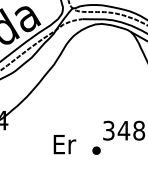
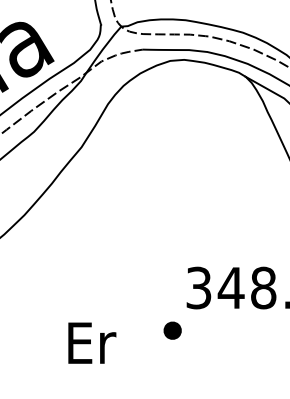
text: (64, 144) -> (91, 343), moved

